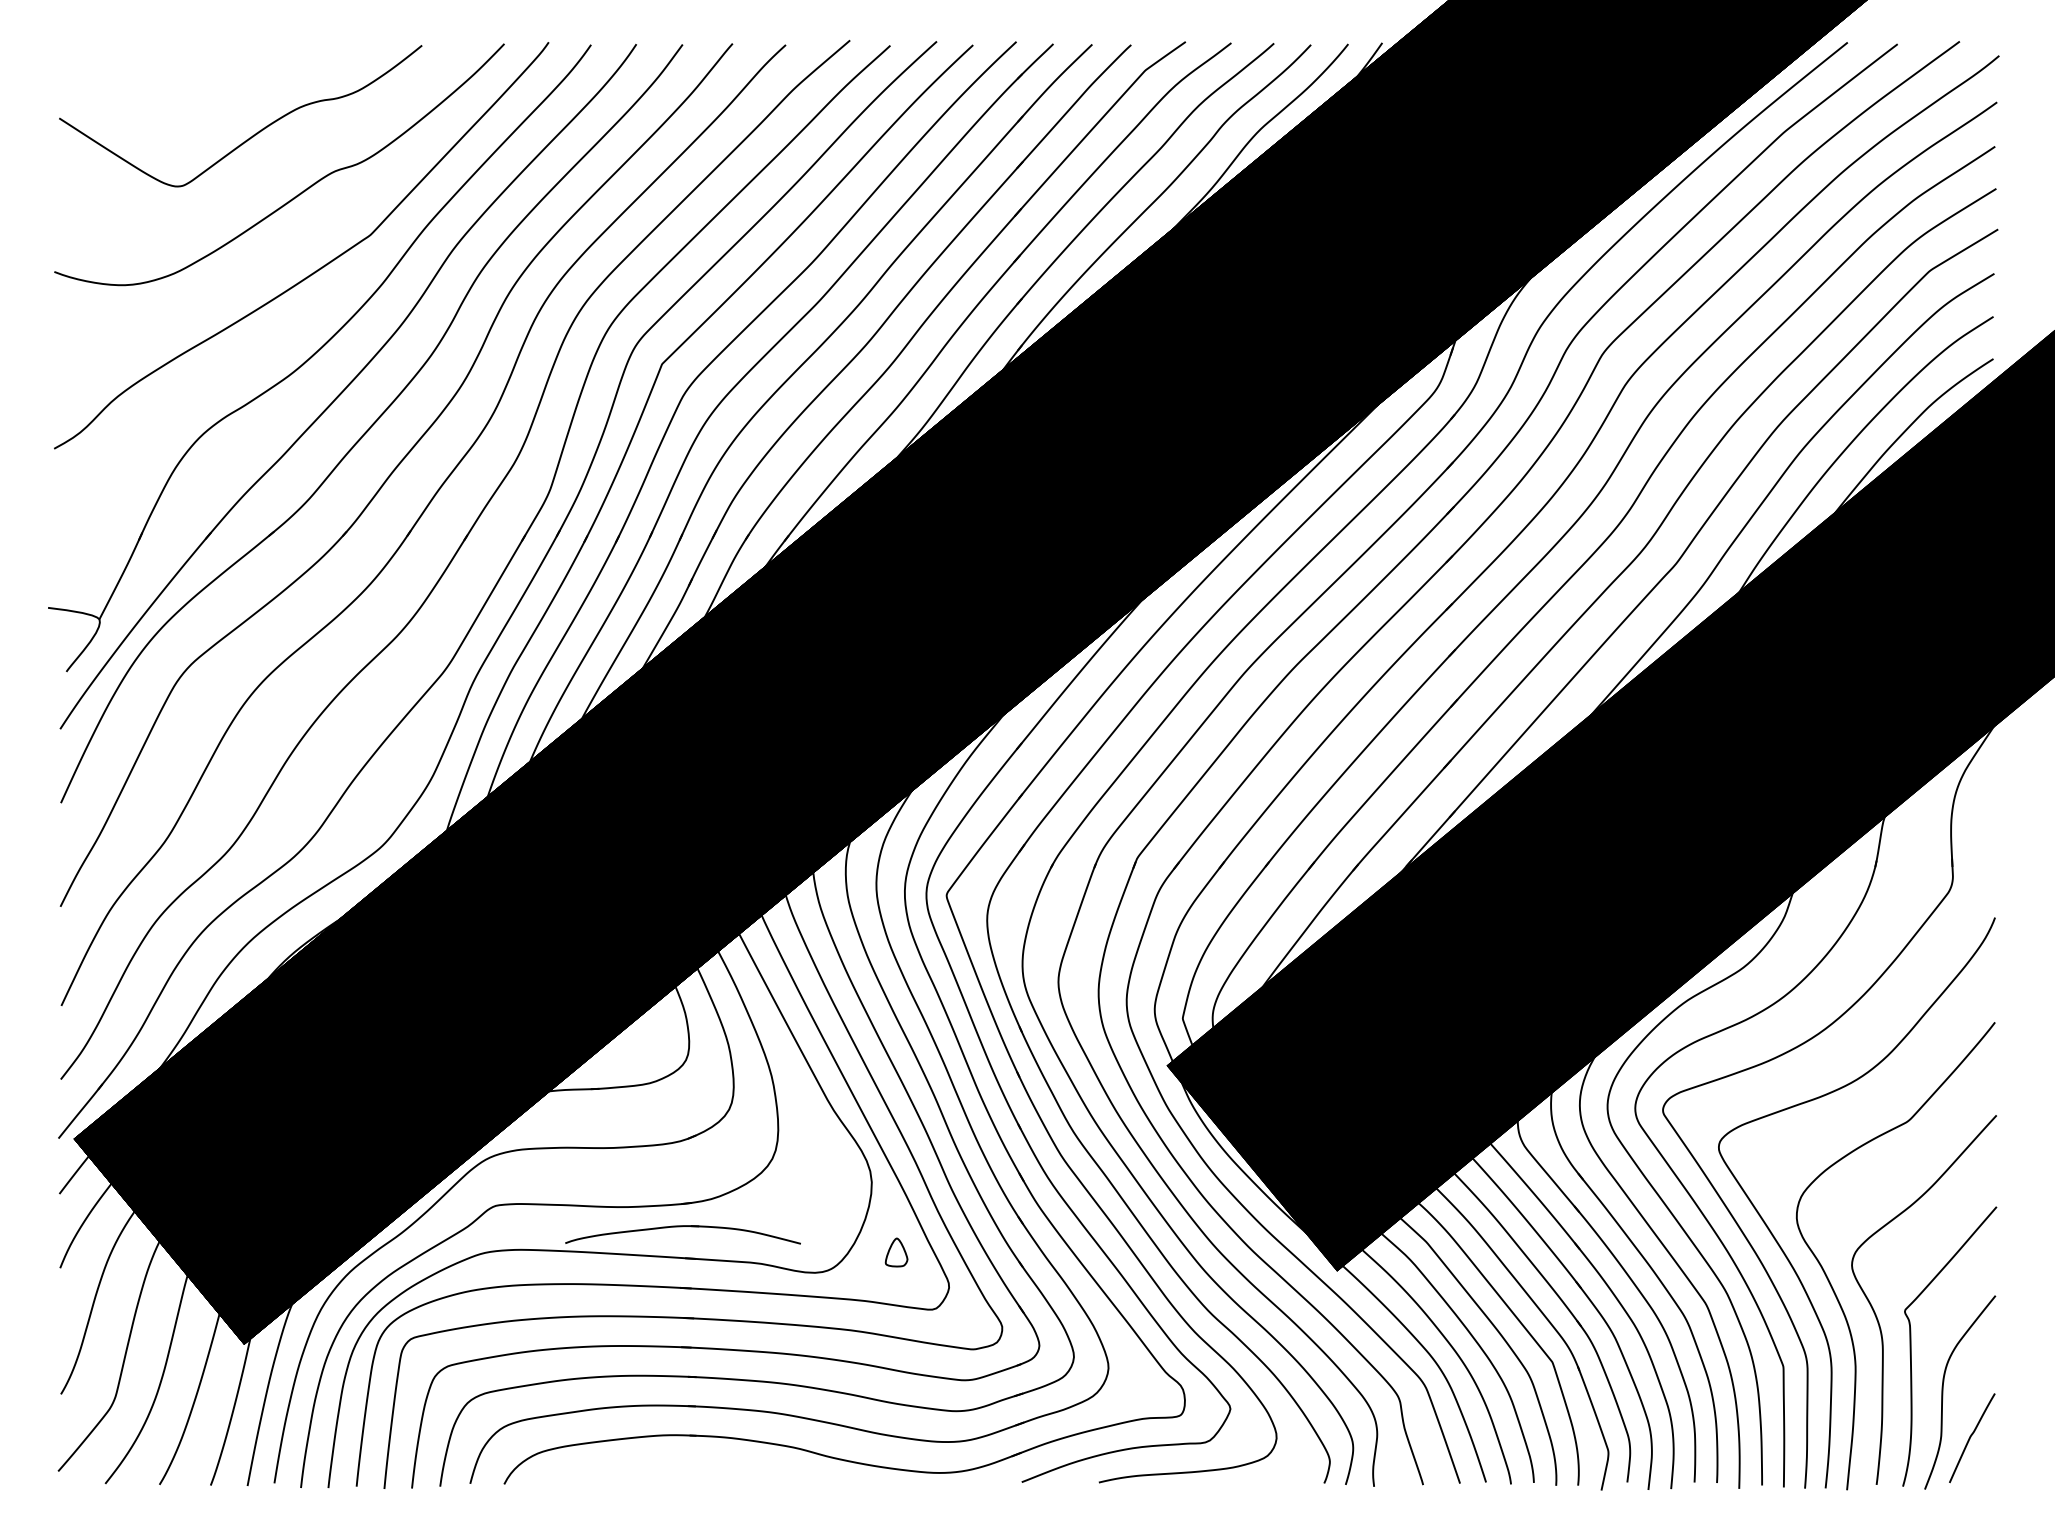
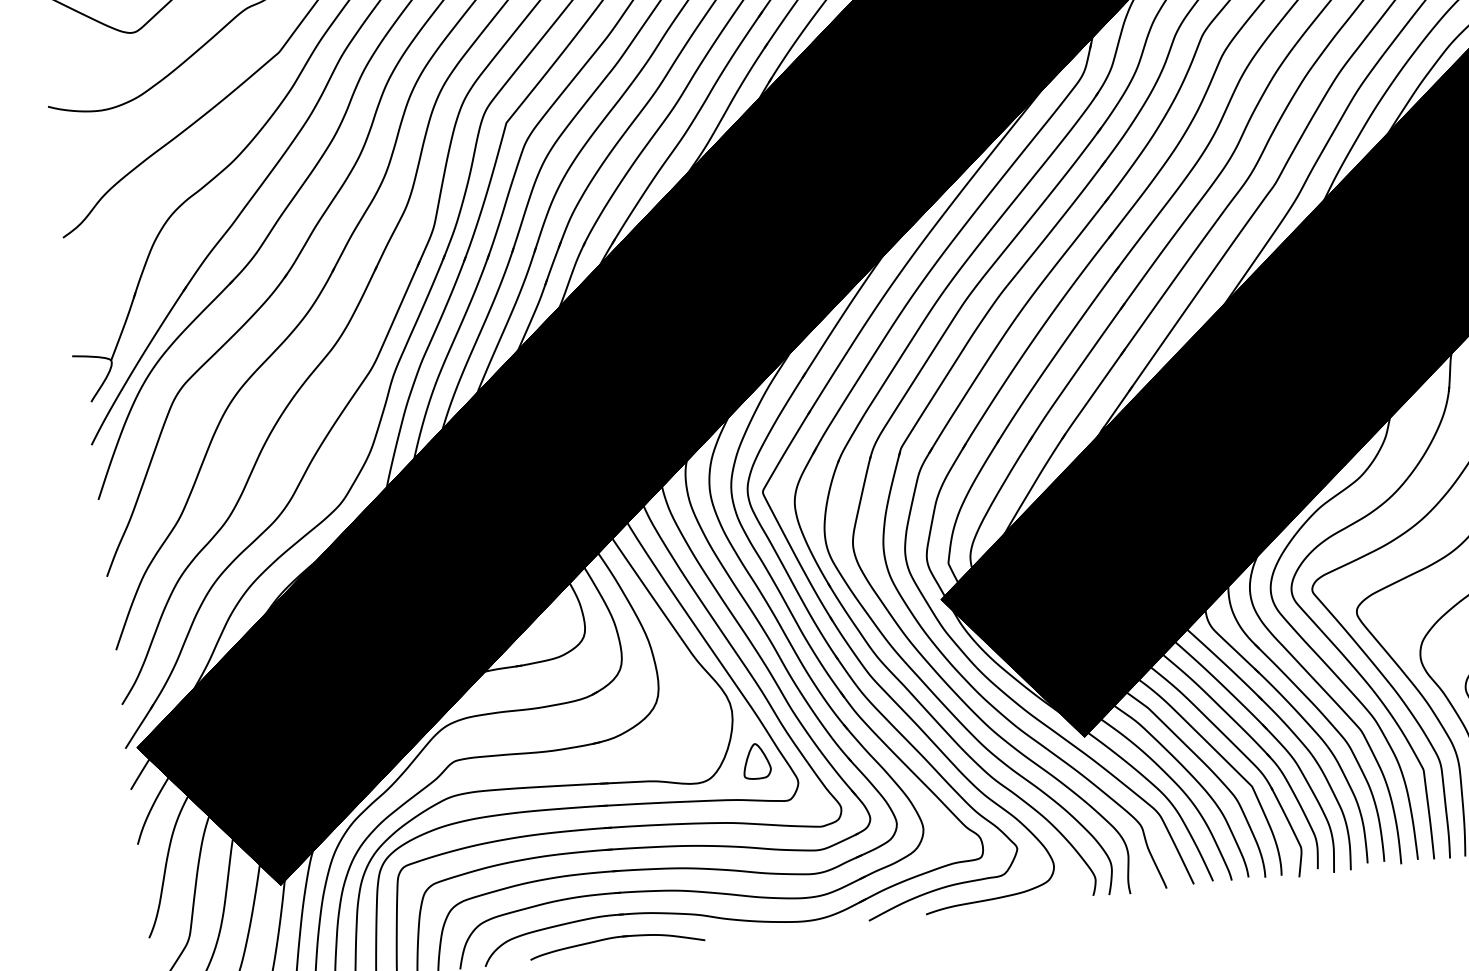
part: (682, 1227) -> (616, 938), moved
part: (896, 1252) -> (756, 761), size x1.67

